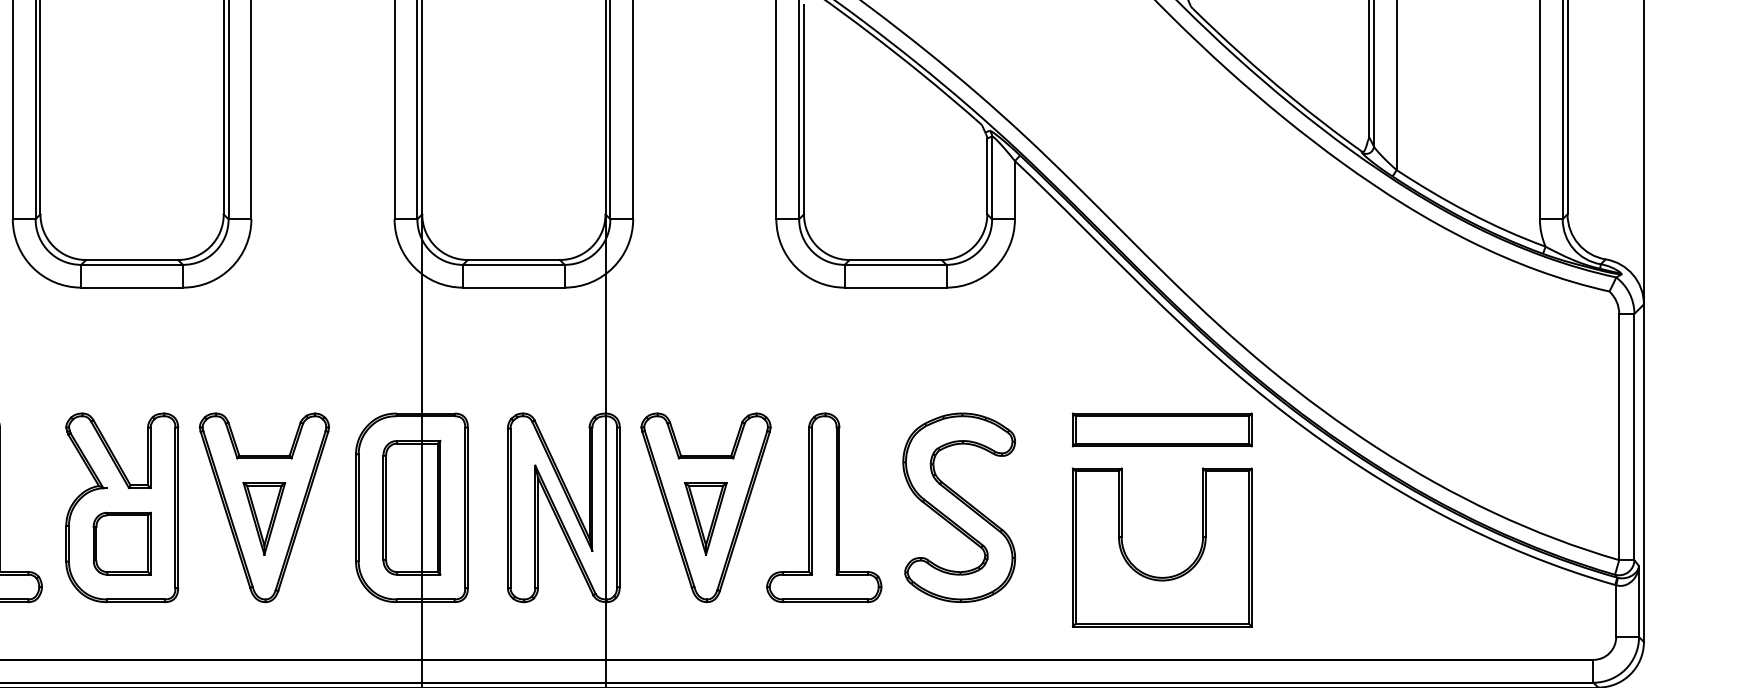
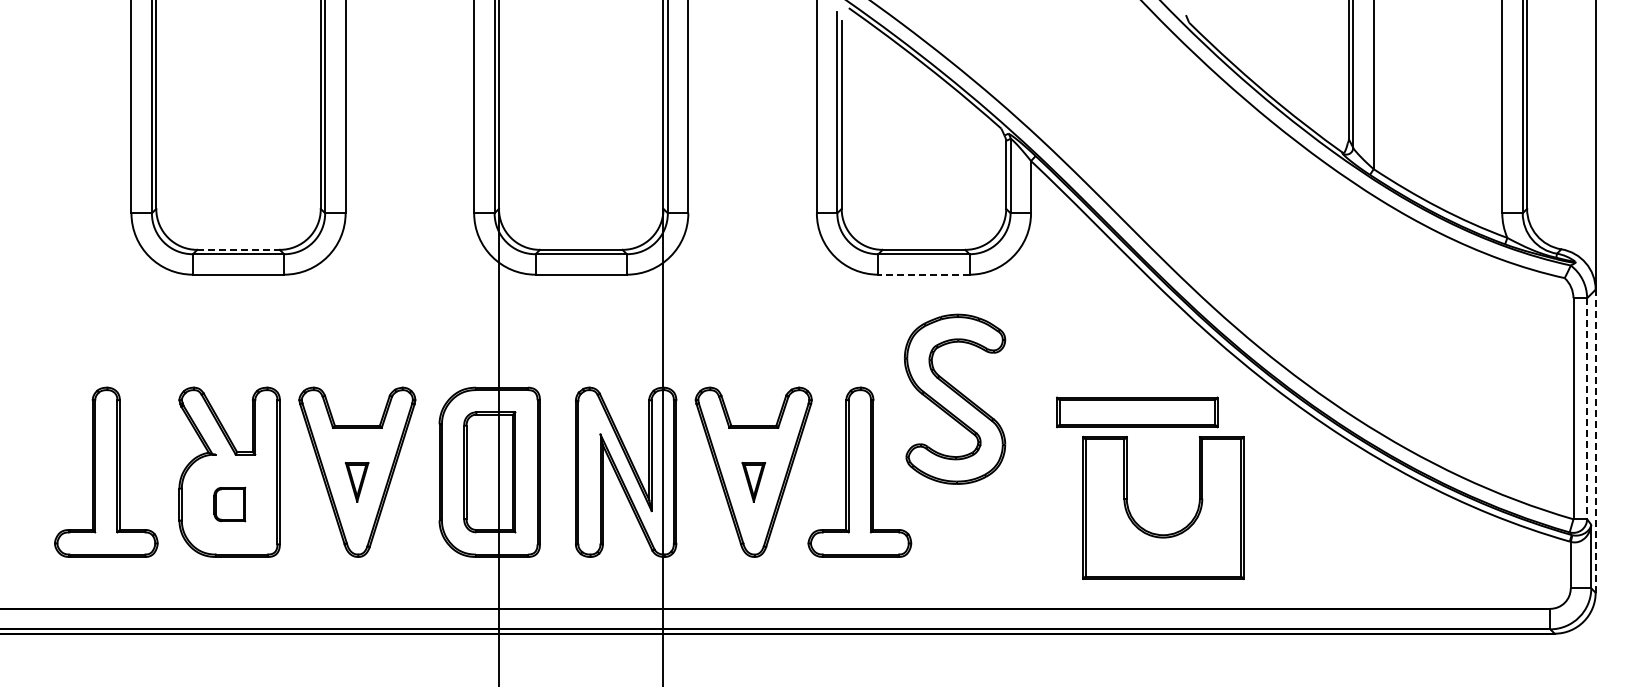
line: (133, 259) -> (239, 249), solid -> dashed
line: (895, 287) -> (923, 274), solid -> dashed
part: (1162, 430) -> (1137, 412), moved
line: (1634, 436) -> (1587, 408), solid -> dashed
line: (1643, 473) -> (1595, 441), solid -> dashed
part: (958, 506) -> (954, 398), moved
part: (263, 519) -> (356, 482), size x0.6
part: (705, 519) -> (753, 482), size x0.6
part: (122, 543) -> (229, 504), size x0.6

